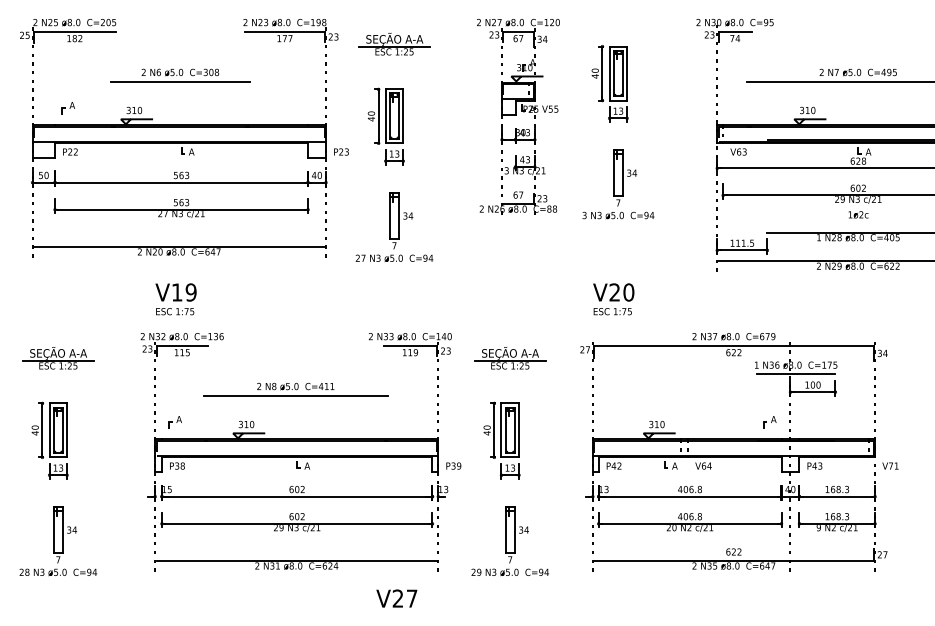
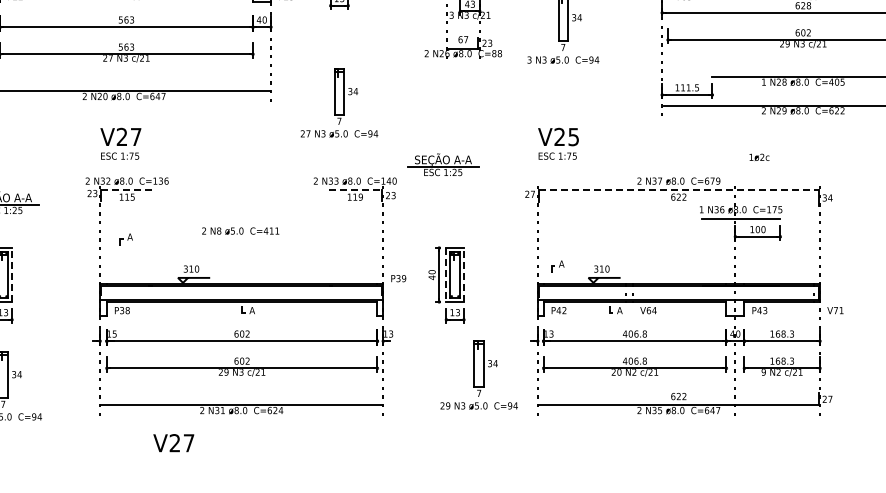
text: (858, 214) -> (759, 157), moved
part: (394, 226) -> (339, 102), moved
text: (183, 292) -> (128, 137), V19 -> V27
text: (628, 292) -> (573, 137), V20 -> V25
line: (182, 345) -> (127, 190), solid -> dashed
line: (410, 345) -> (355, 190), solid -> dashed
line: (733, 345) -> (678, 190), solid -> dashed
part: (510, 358) -> (443, 165), moved
line: (295, 395) -> (240, 240), removed
part: (174, 422) -> (125, 240), moved
part: (769, 422) -> (557, 267), moved
line: (67, 430) -> (12, 275), solid -> dashed
line: (501, 430) -> (446, 275), solid -> dashed
line: (519, 430) -> (464, 275), solid -> dashed
text: (453, 465) -> (398, 278), moved
part: (509, 541) -> (478, 375), moved
text: (396, 598) -> (173, 443), moved

